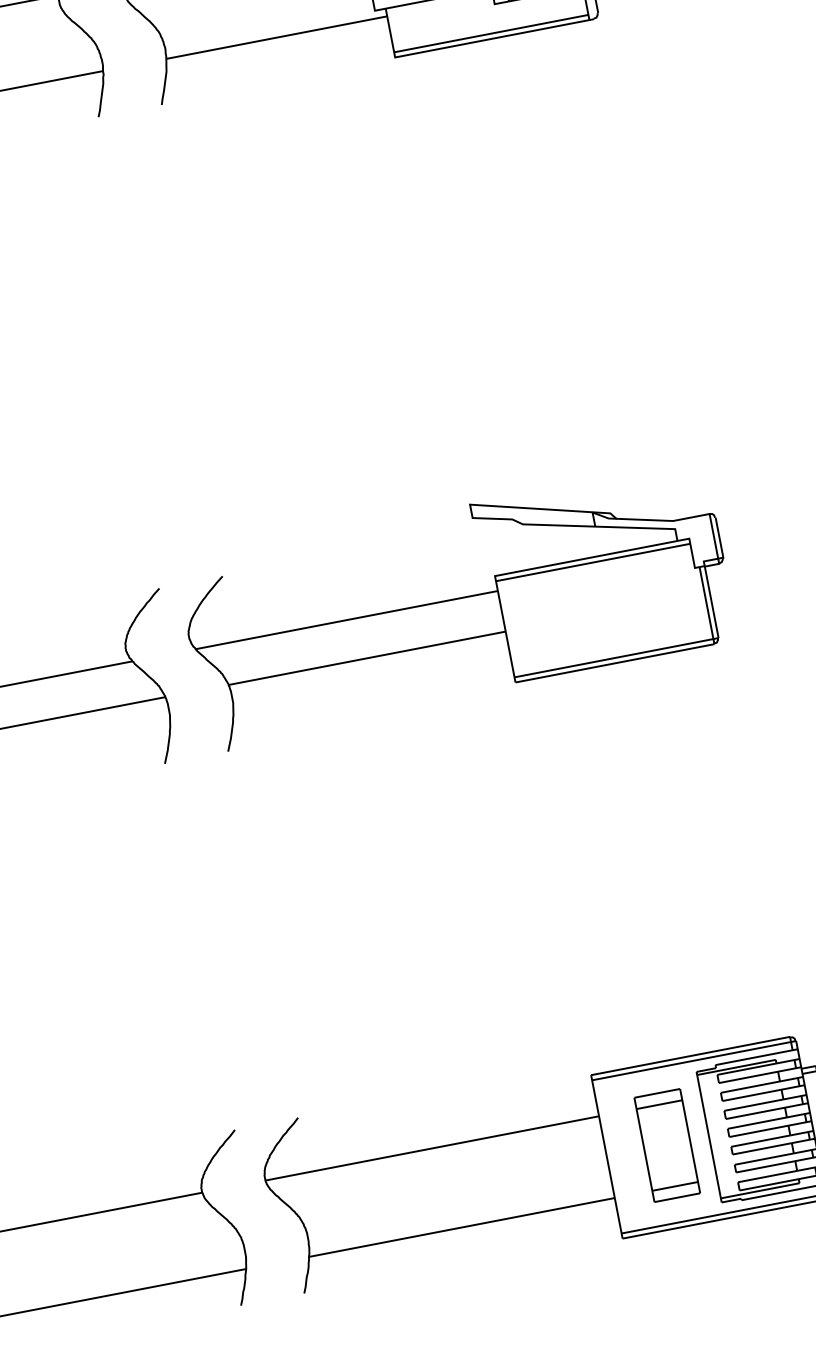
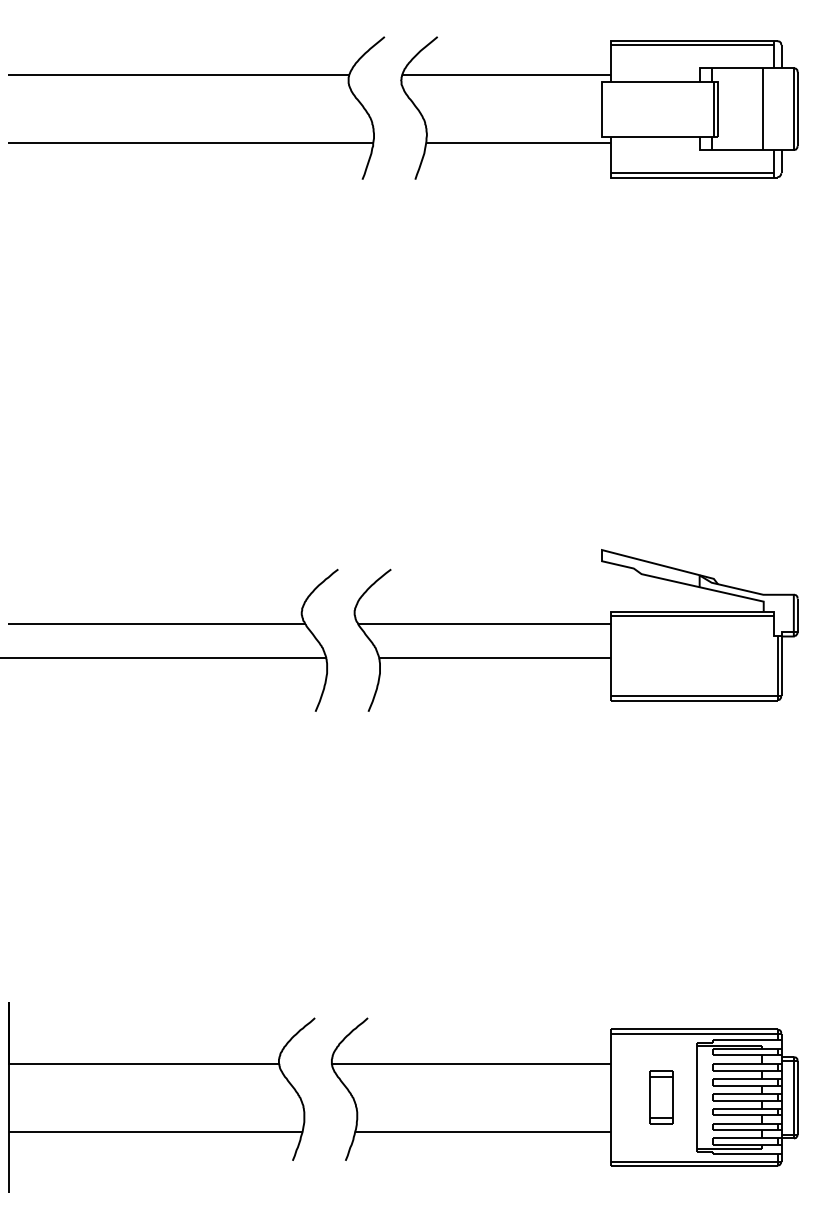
part: (667, 1145) -> (661, 1097), size x0.6

